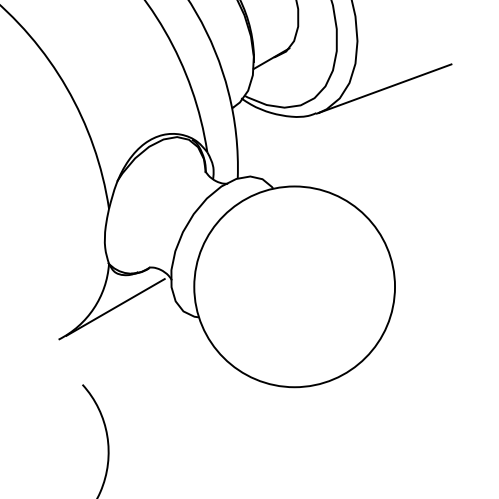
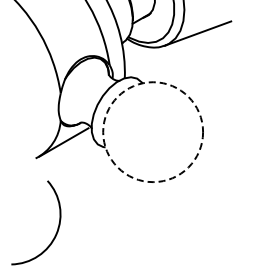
circle: (295, 287) -> (153, 132), solid -> dashed

